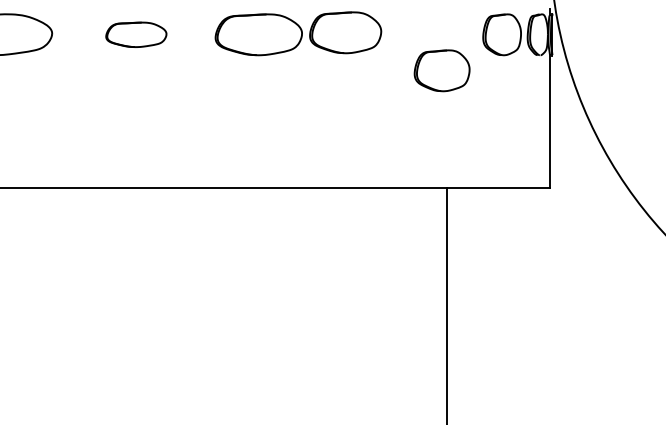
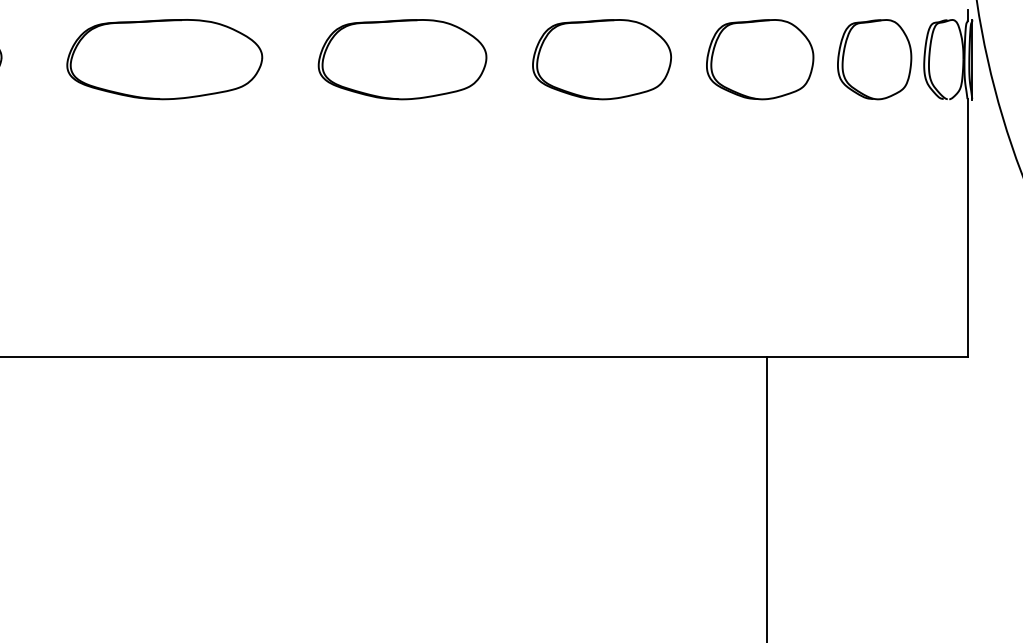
part: (345, 32) -> (601, 59), moved
part: (136, 34) -> (165, 59), size x1.67
part: (441, 70) -> (758, 59), moved

